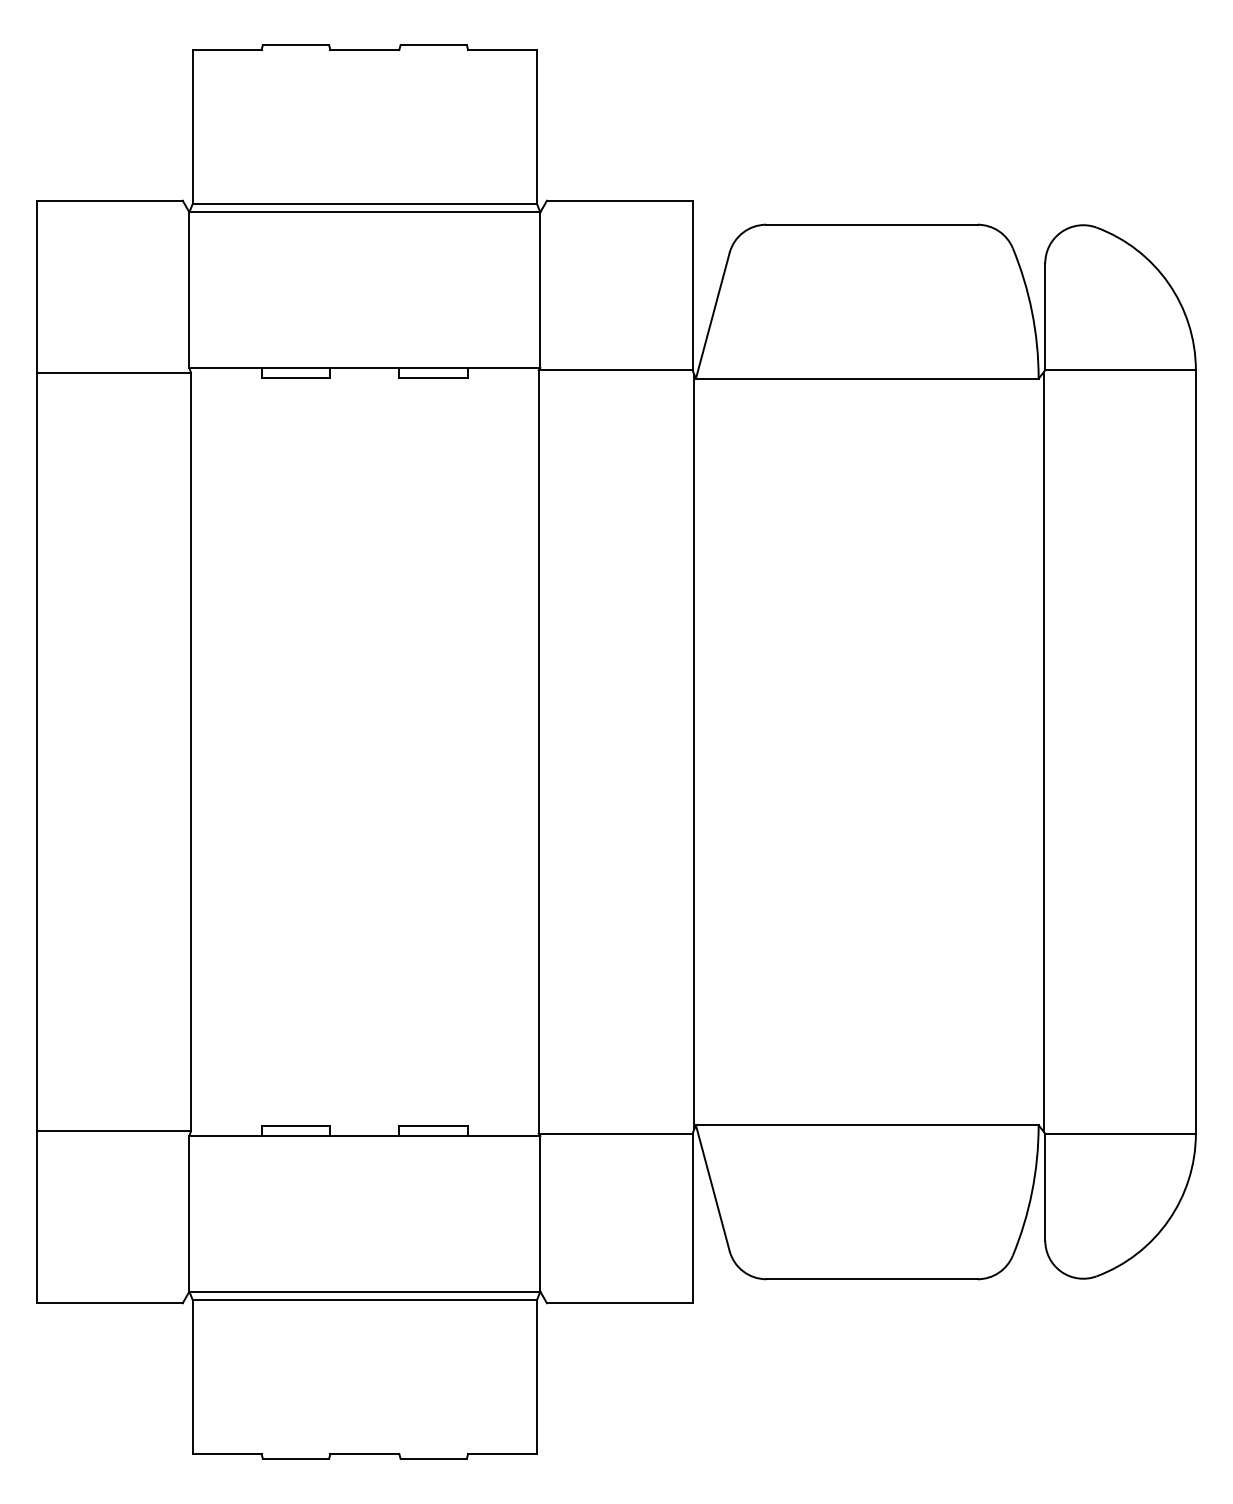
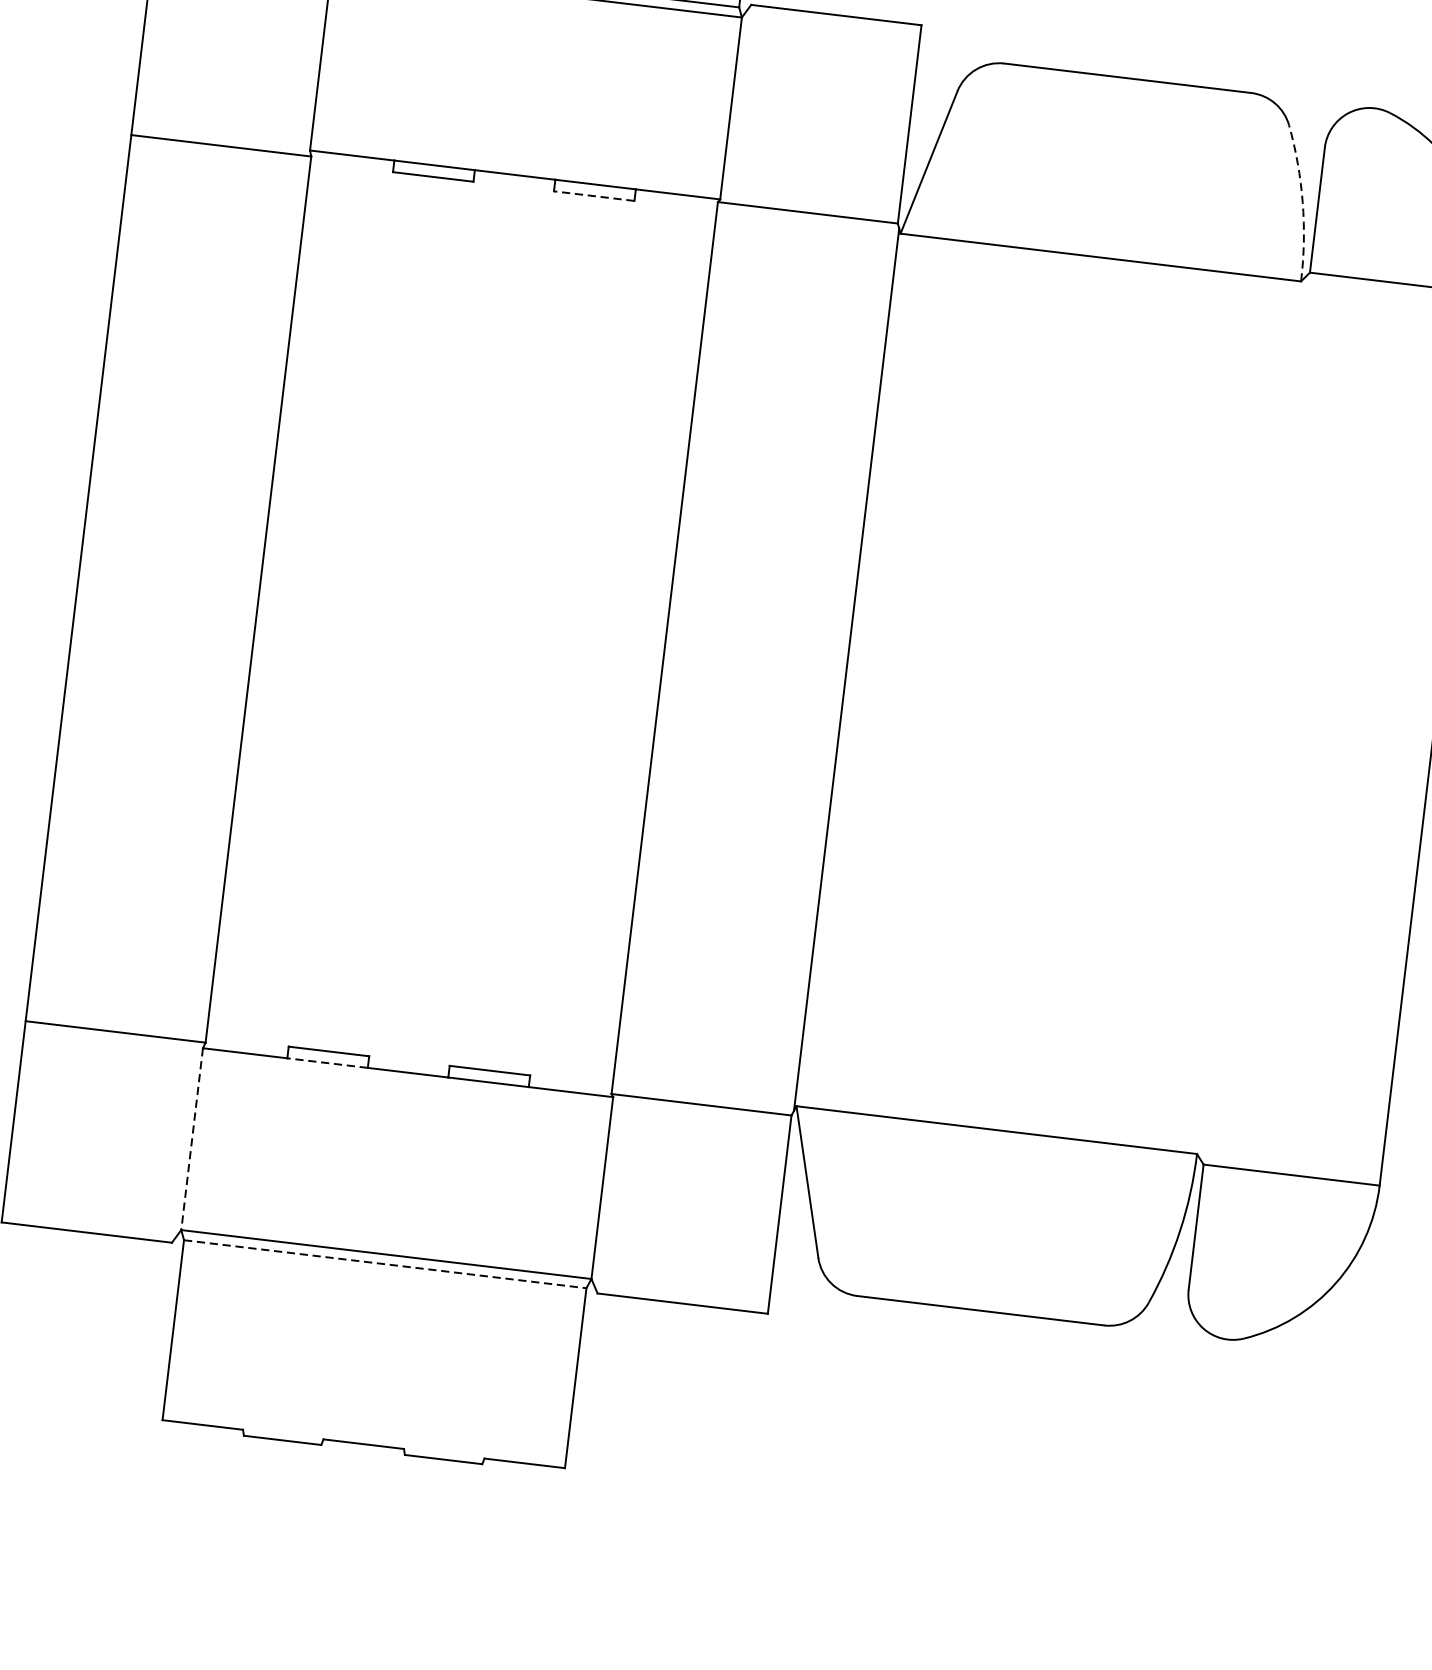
arc: (1032, 312) -> (1303, 203), solid -> dashed
line: (433, 377) -> (594, 195), solid -> dashed
line: (1043, 751) -> (1254, 717), removed
line: (295, 1136) -> (326, 1063), solid -> dashed
line: (189, 1213) -> (192, 1138), solid -> dashed
line: (365, 1299) -> (386, 1263), solid -> dashed

